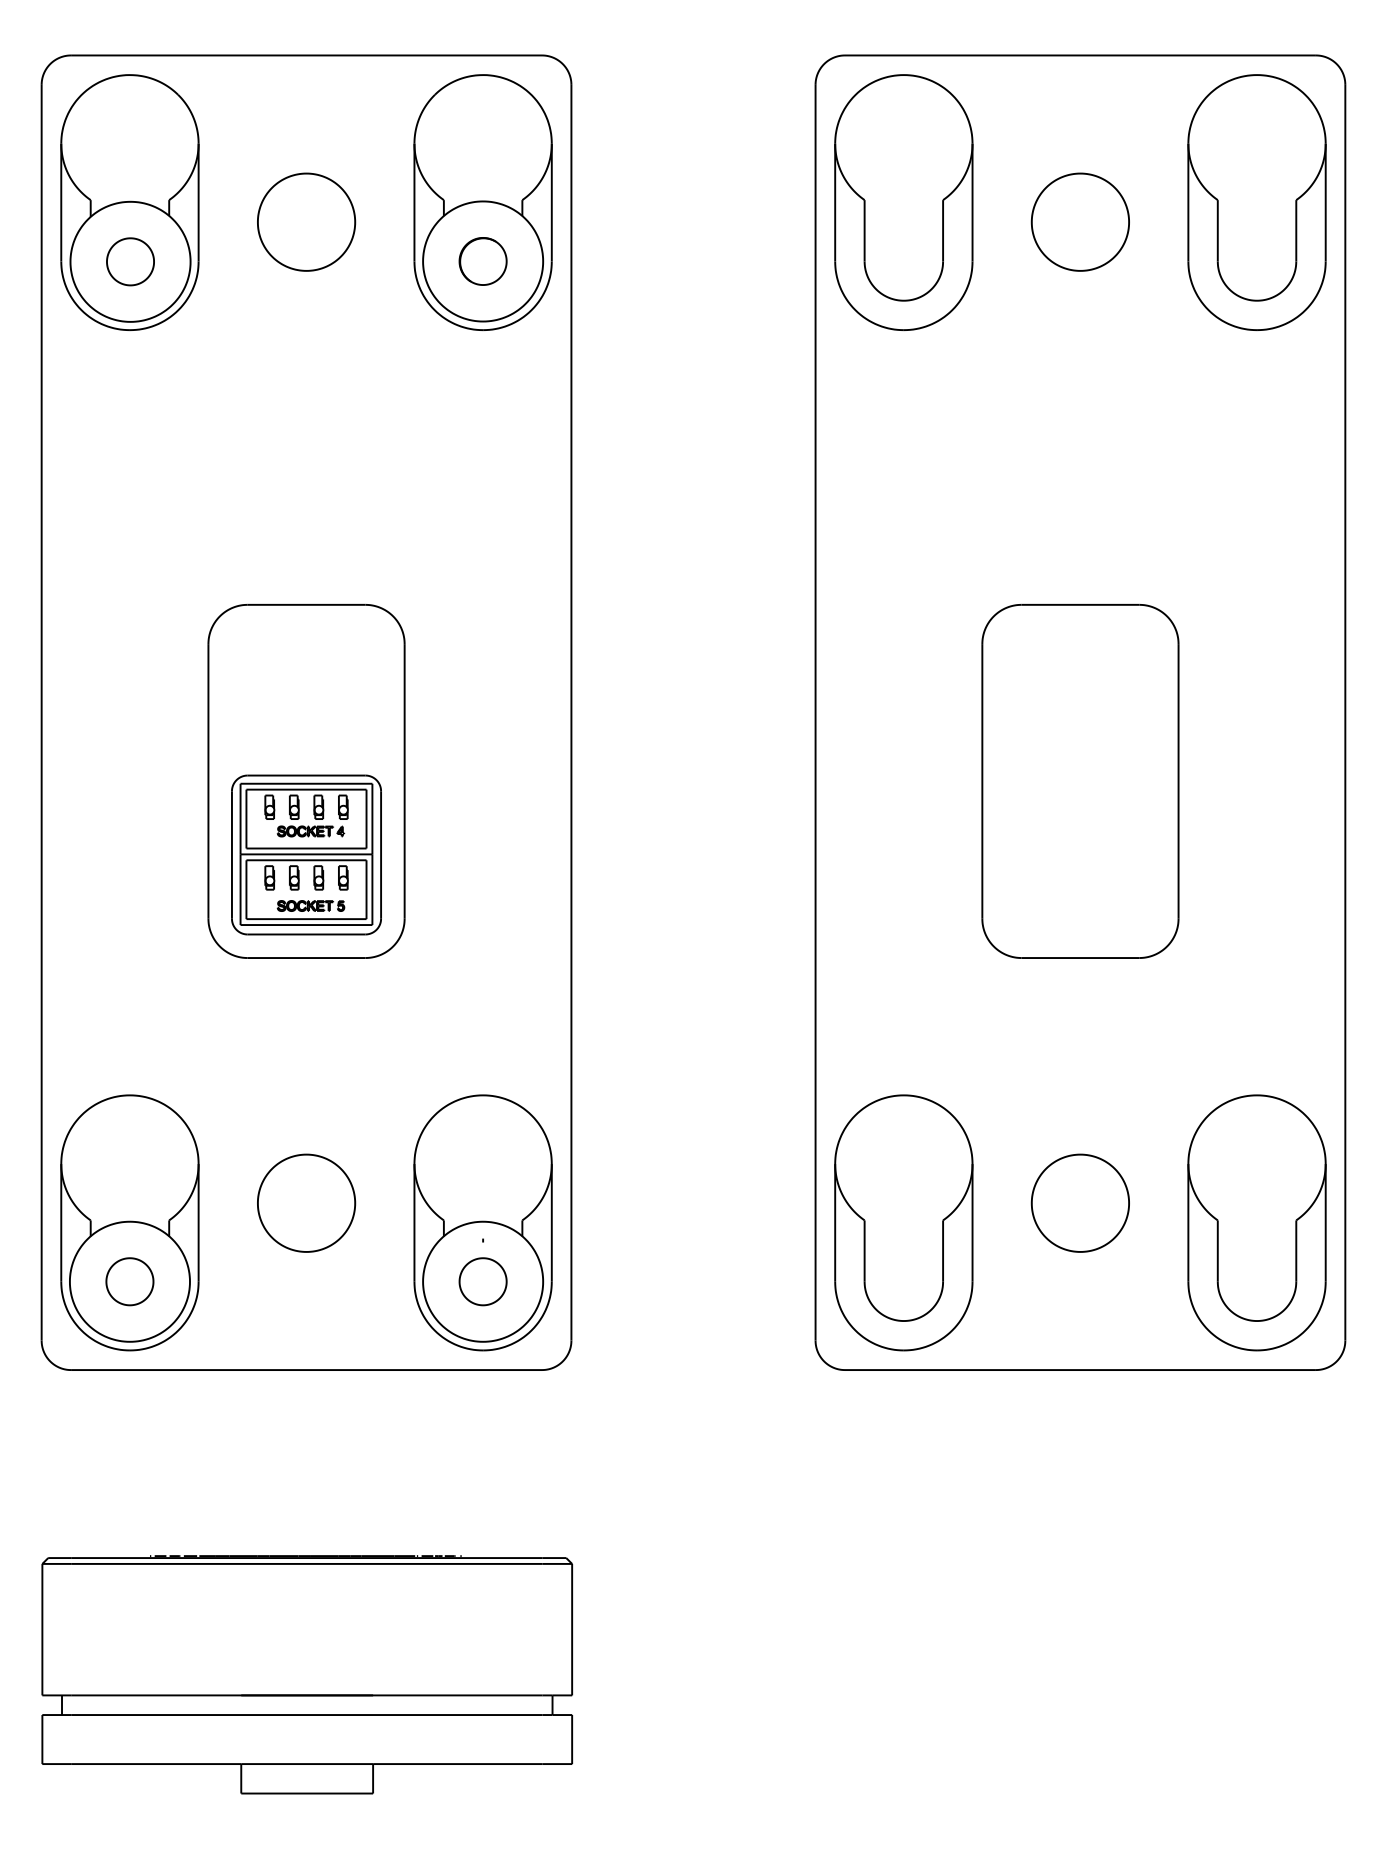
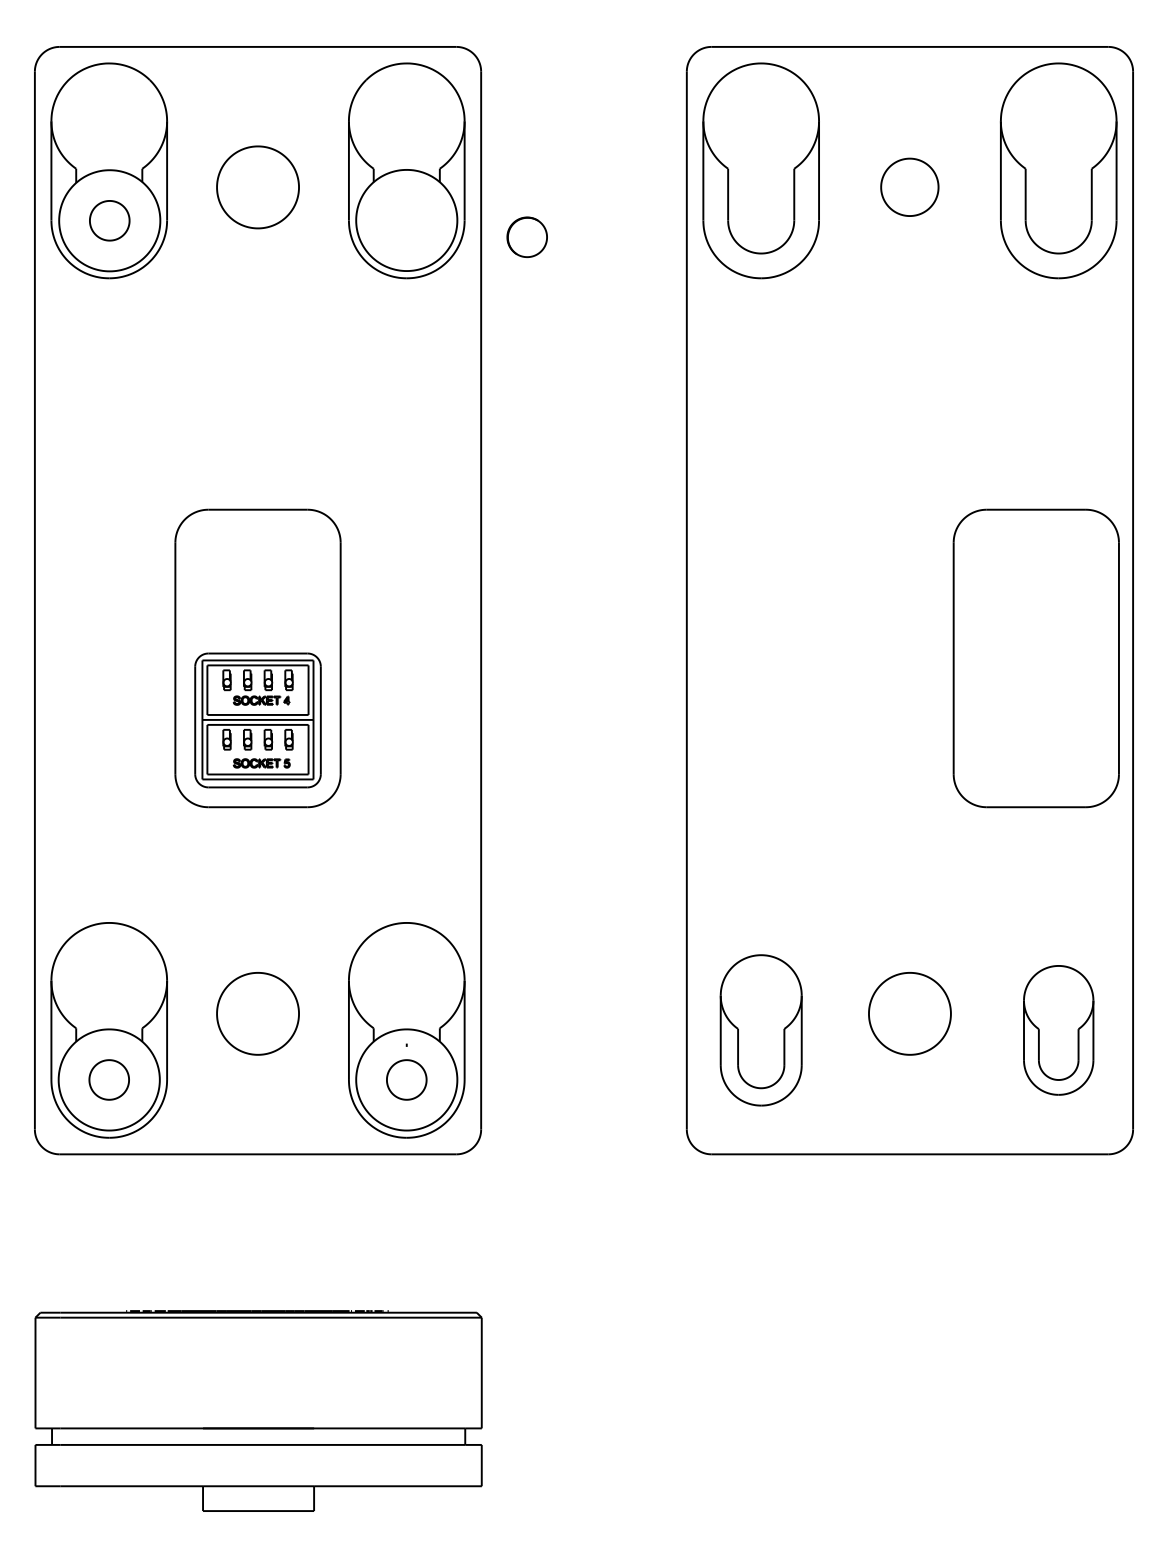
part: (1079, 221) -> (909, 186), size x0.7
part: (482, 261) -> (526, 237), moved
part: (1080, 781) -> (1036, 658), moved
part: (903, 1222) -> (760, 1030), size x0.7
part: (1256, 1222) -> (1058, 1030), size x0.6

